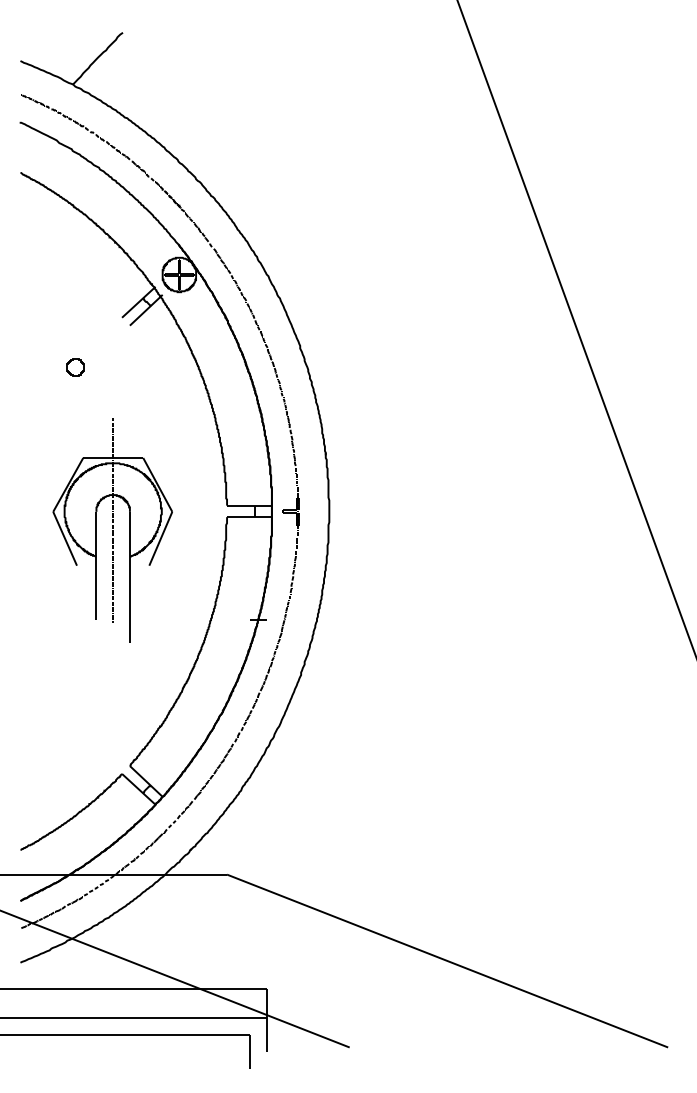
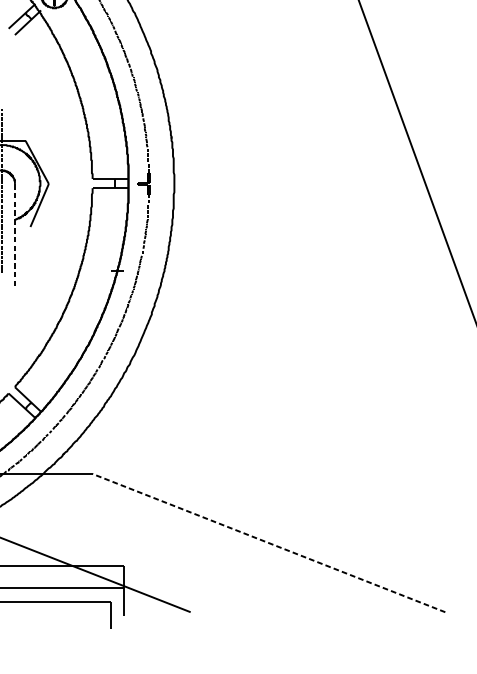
line: (129, 577) -> (14, 236), solid -> dashed
line: (447, 961) -> (268, 543), solid -> dashed

